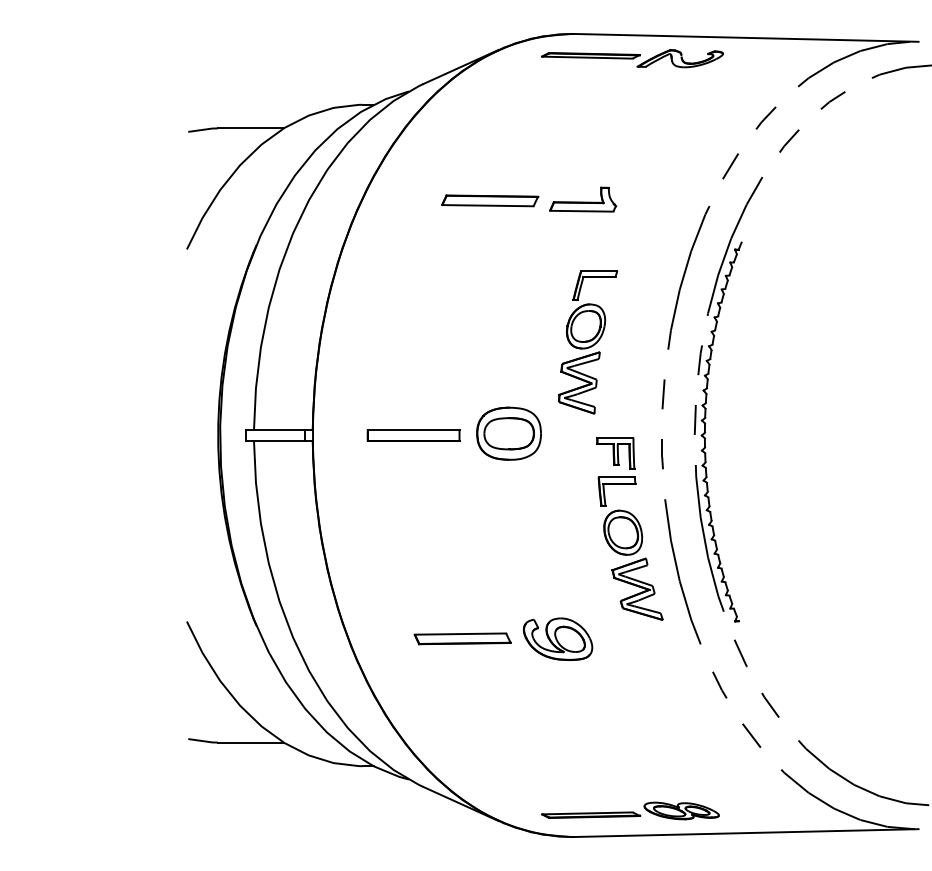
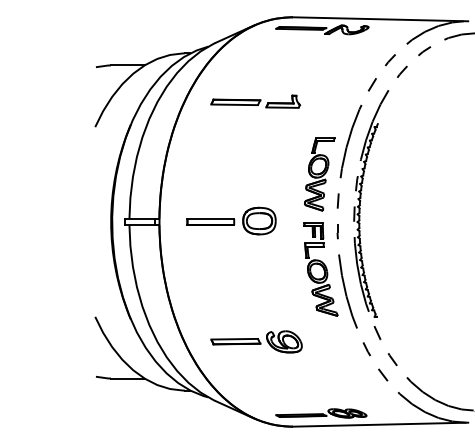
part: (528, 199) -> (255, 101), moved
part: (587, 342) -> (319, 174), moved
part: (503, 638) -> (256, 341), moved

